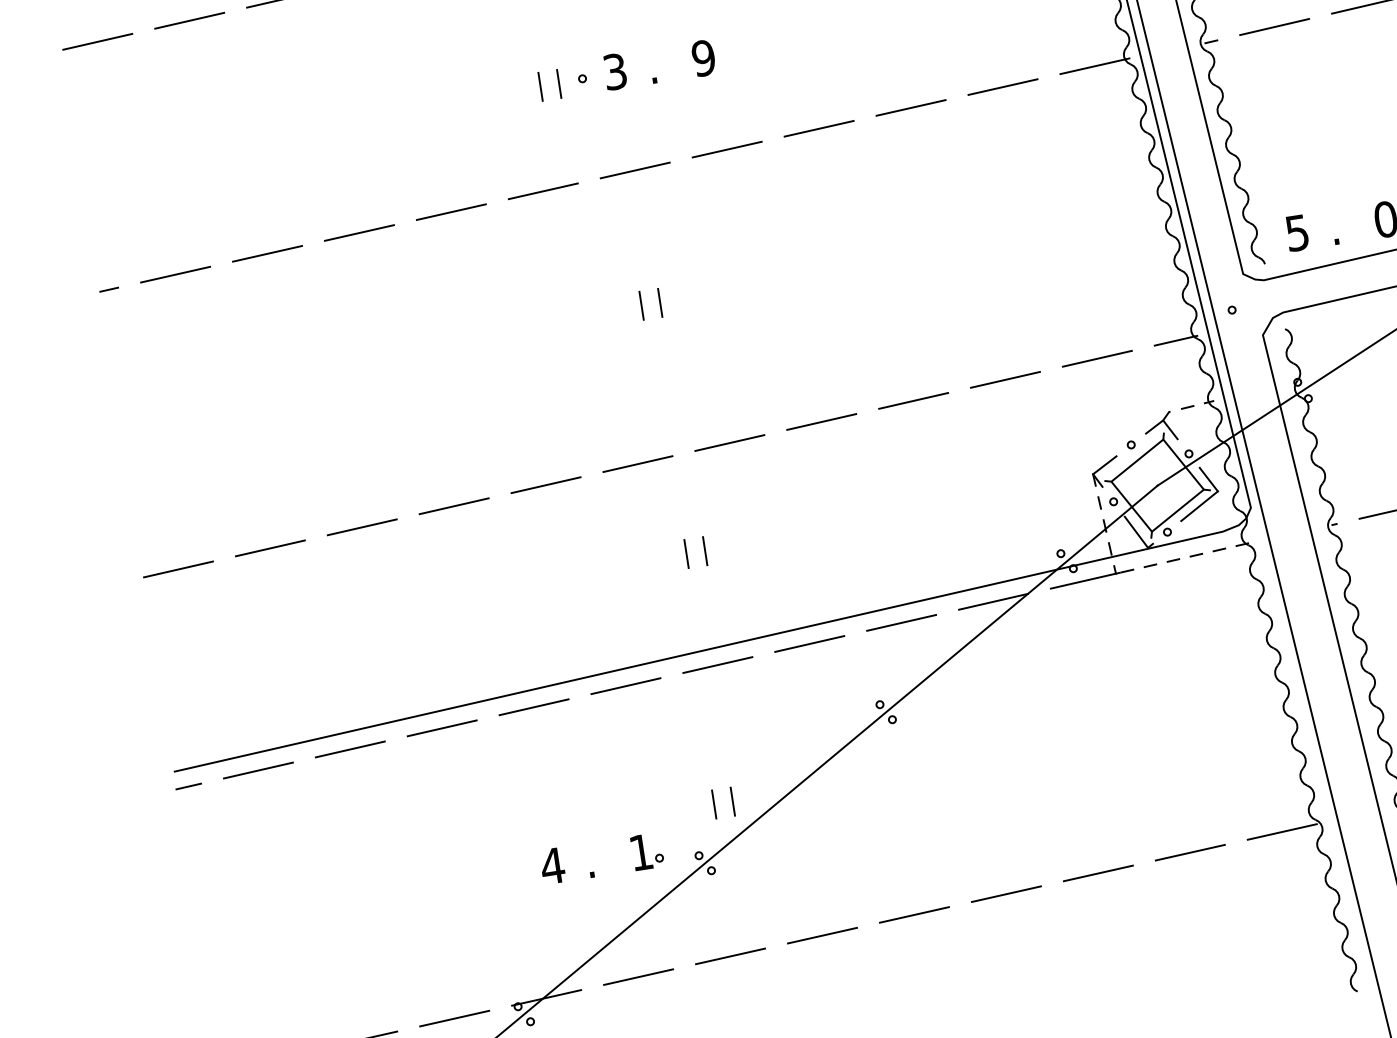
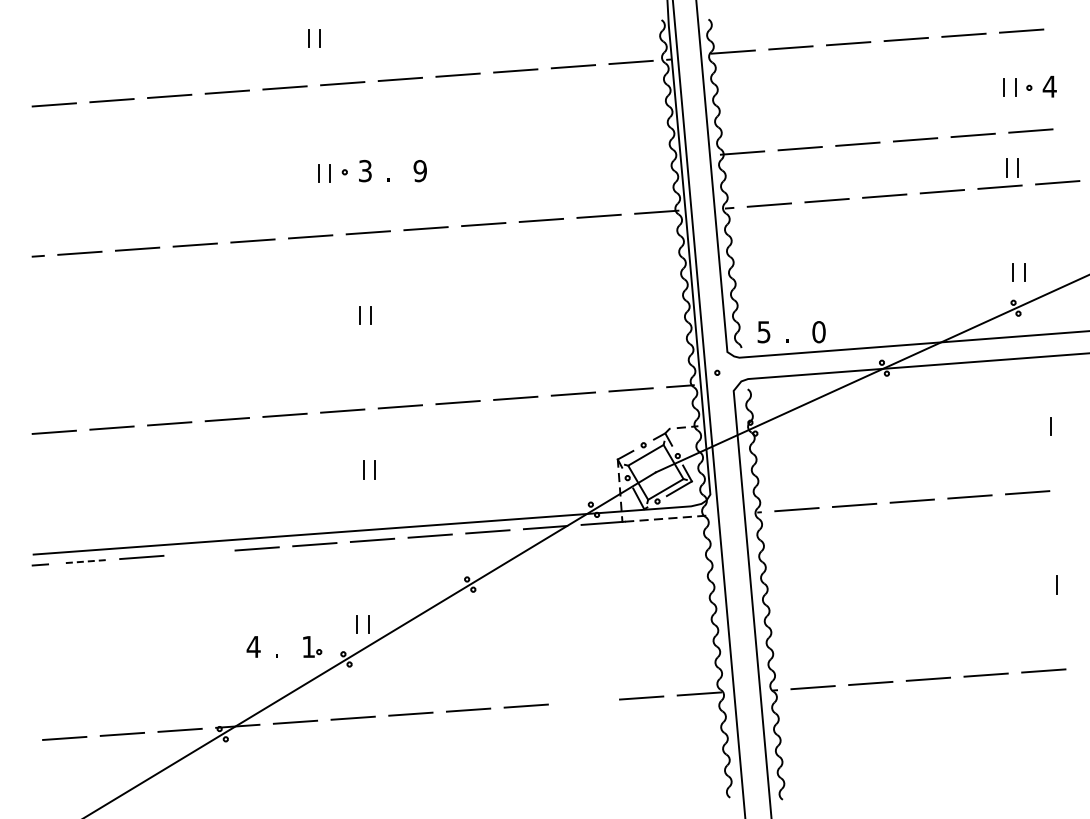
line: (442, 727) -> (199, 552), removed
line: (258, 770) -> (84, 561), solid -> dashed
line: (1097, 872) -> (583, 701), removed

